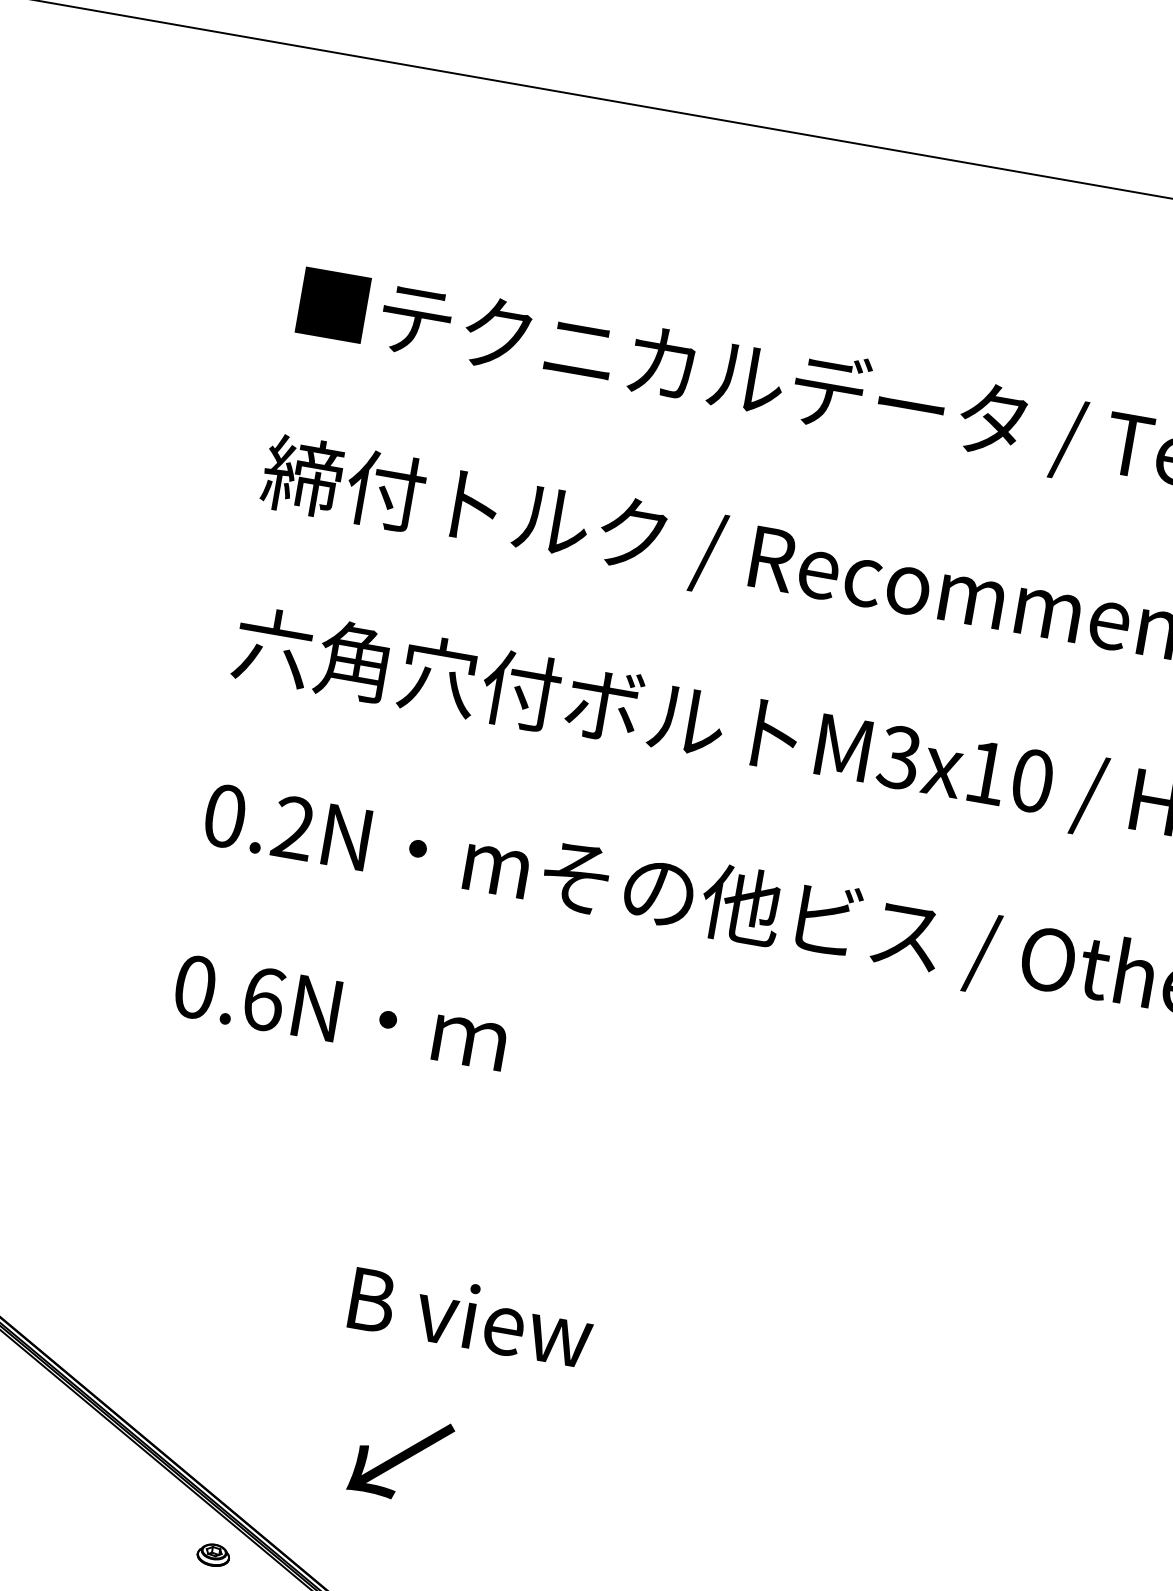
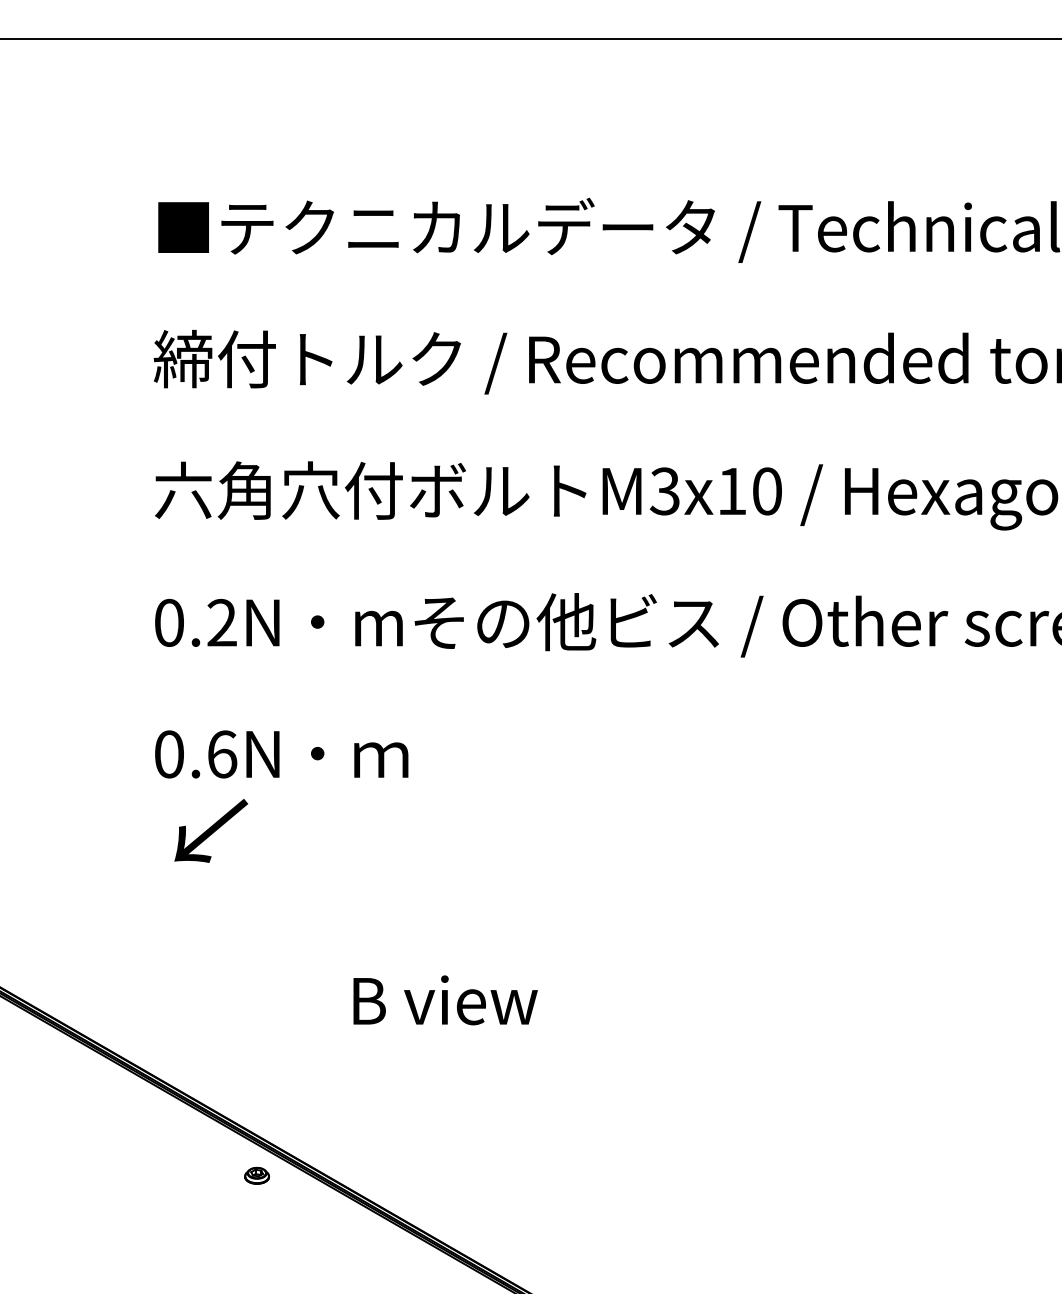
text: (471, 1316) -> (445, 1000), moved
text: (401, 1457) -> (211, 830), moved

